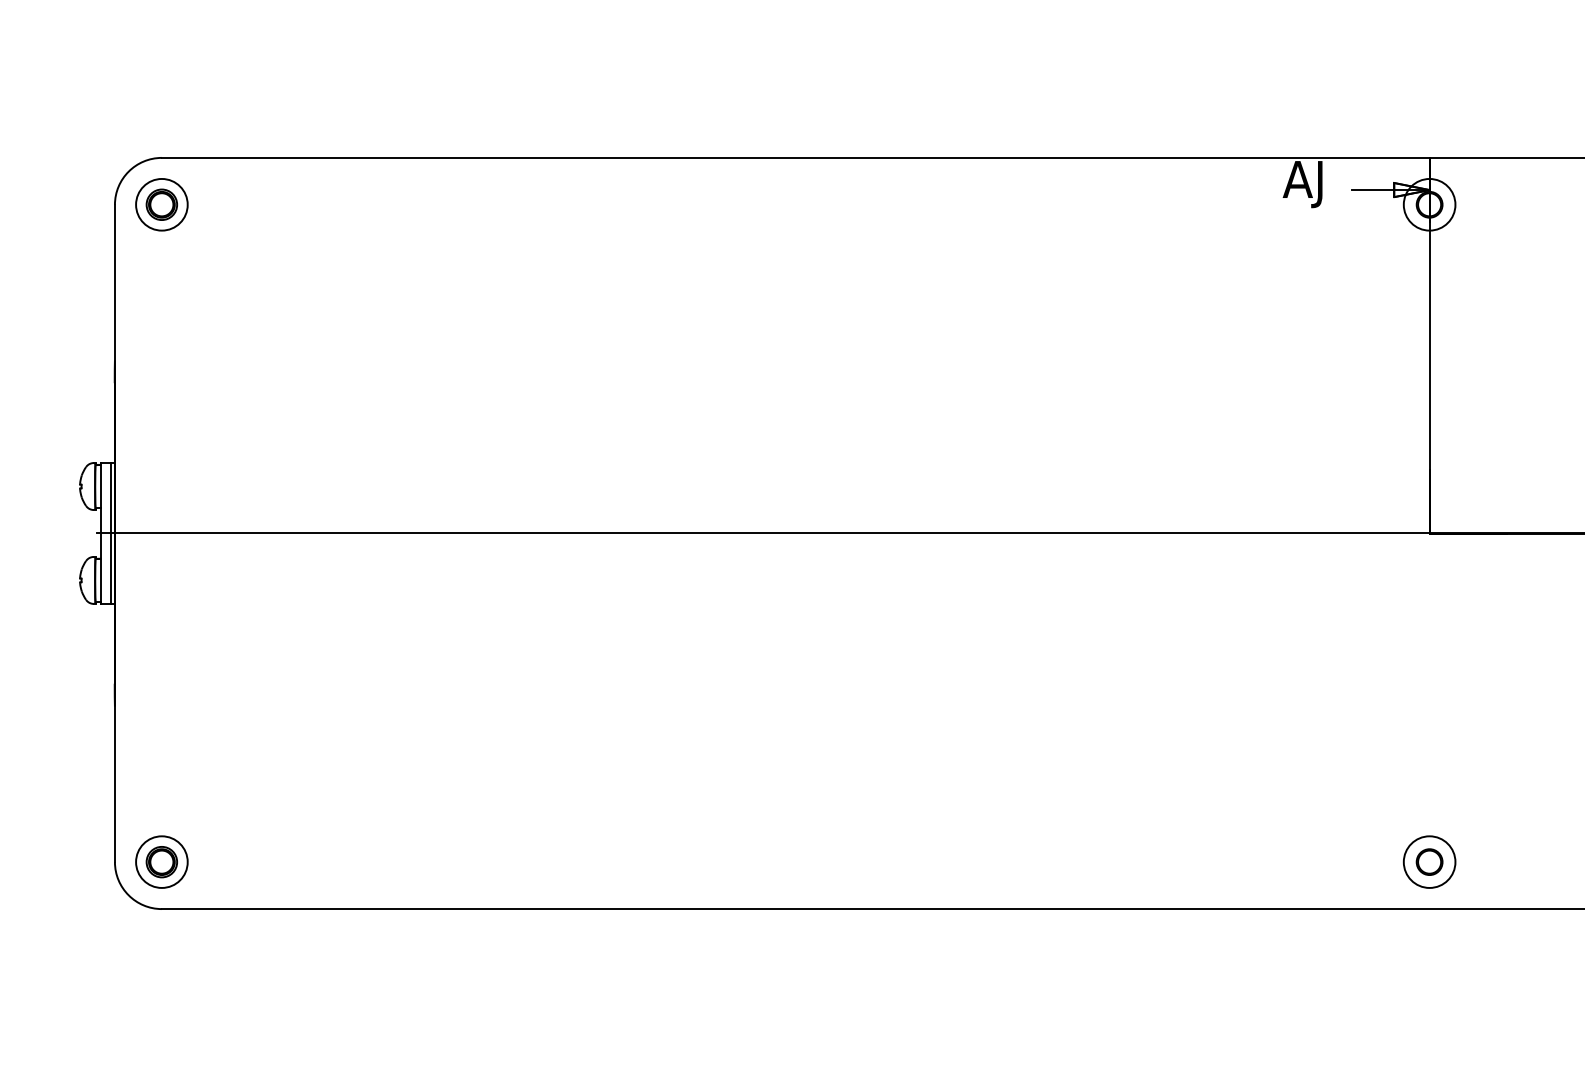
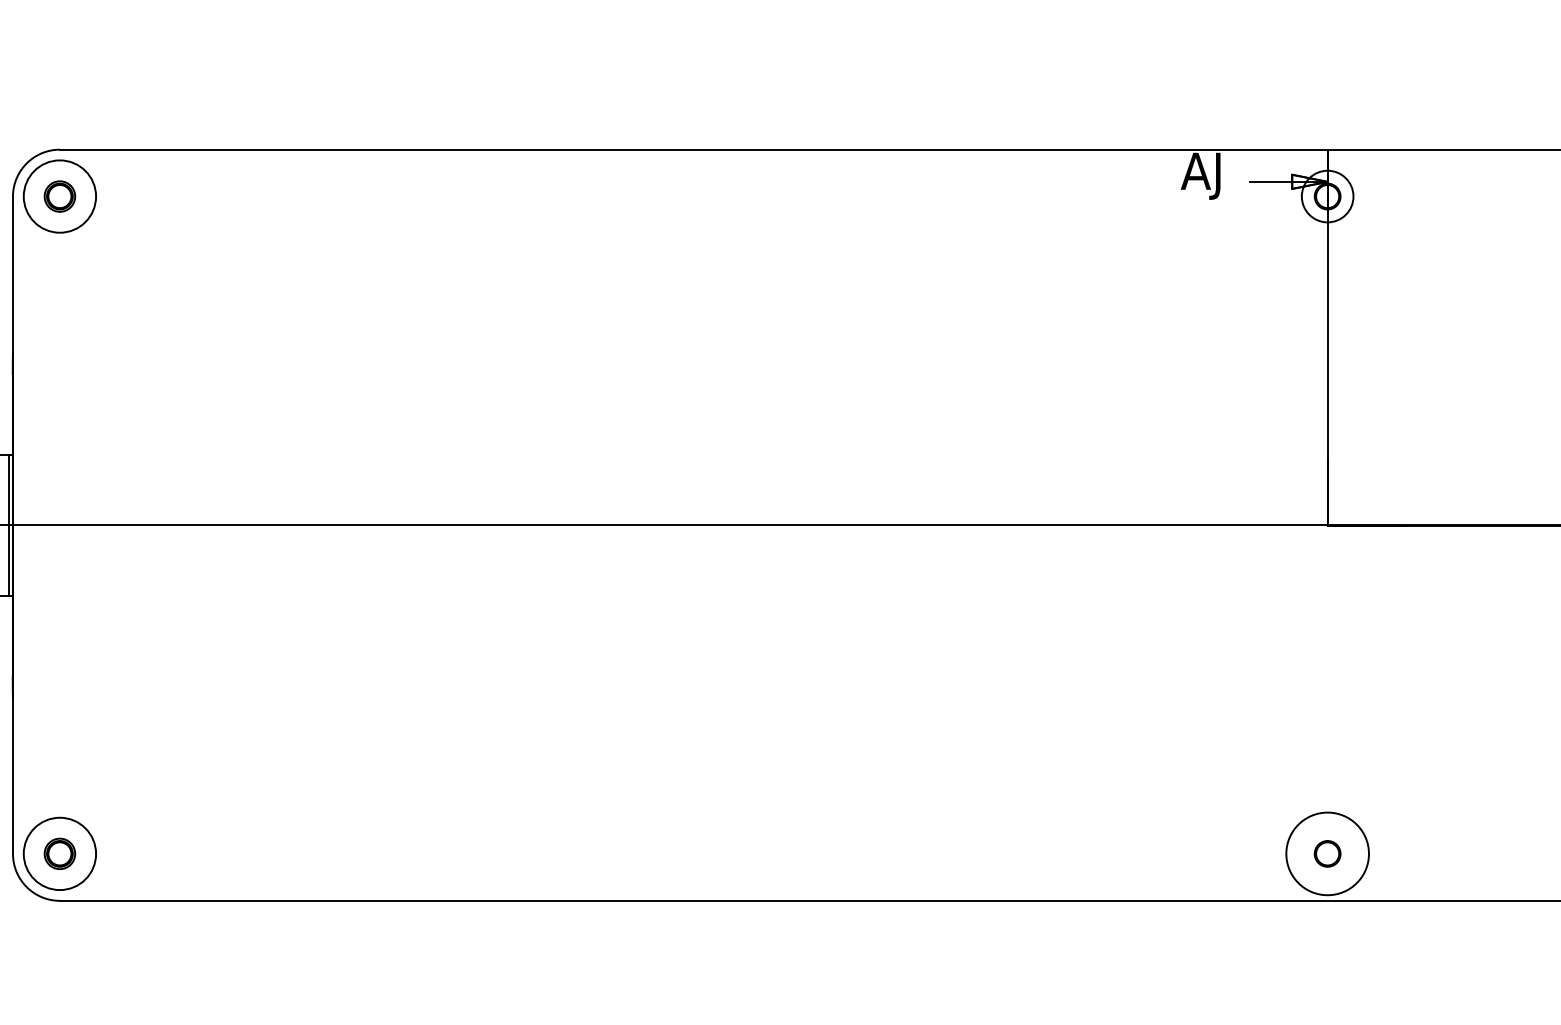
circle: (161, 204) -> (59, 196), size x1.4
circle: (161, 861) -> (59, 853), size x1.4
circle: (1429, 861) -> (1327, 853), size x1.6

